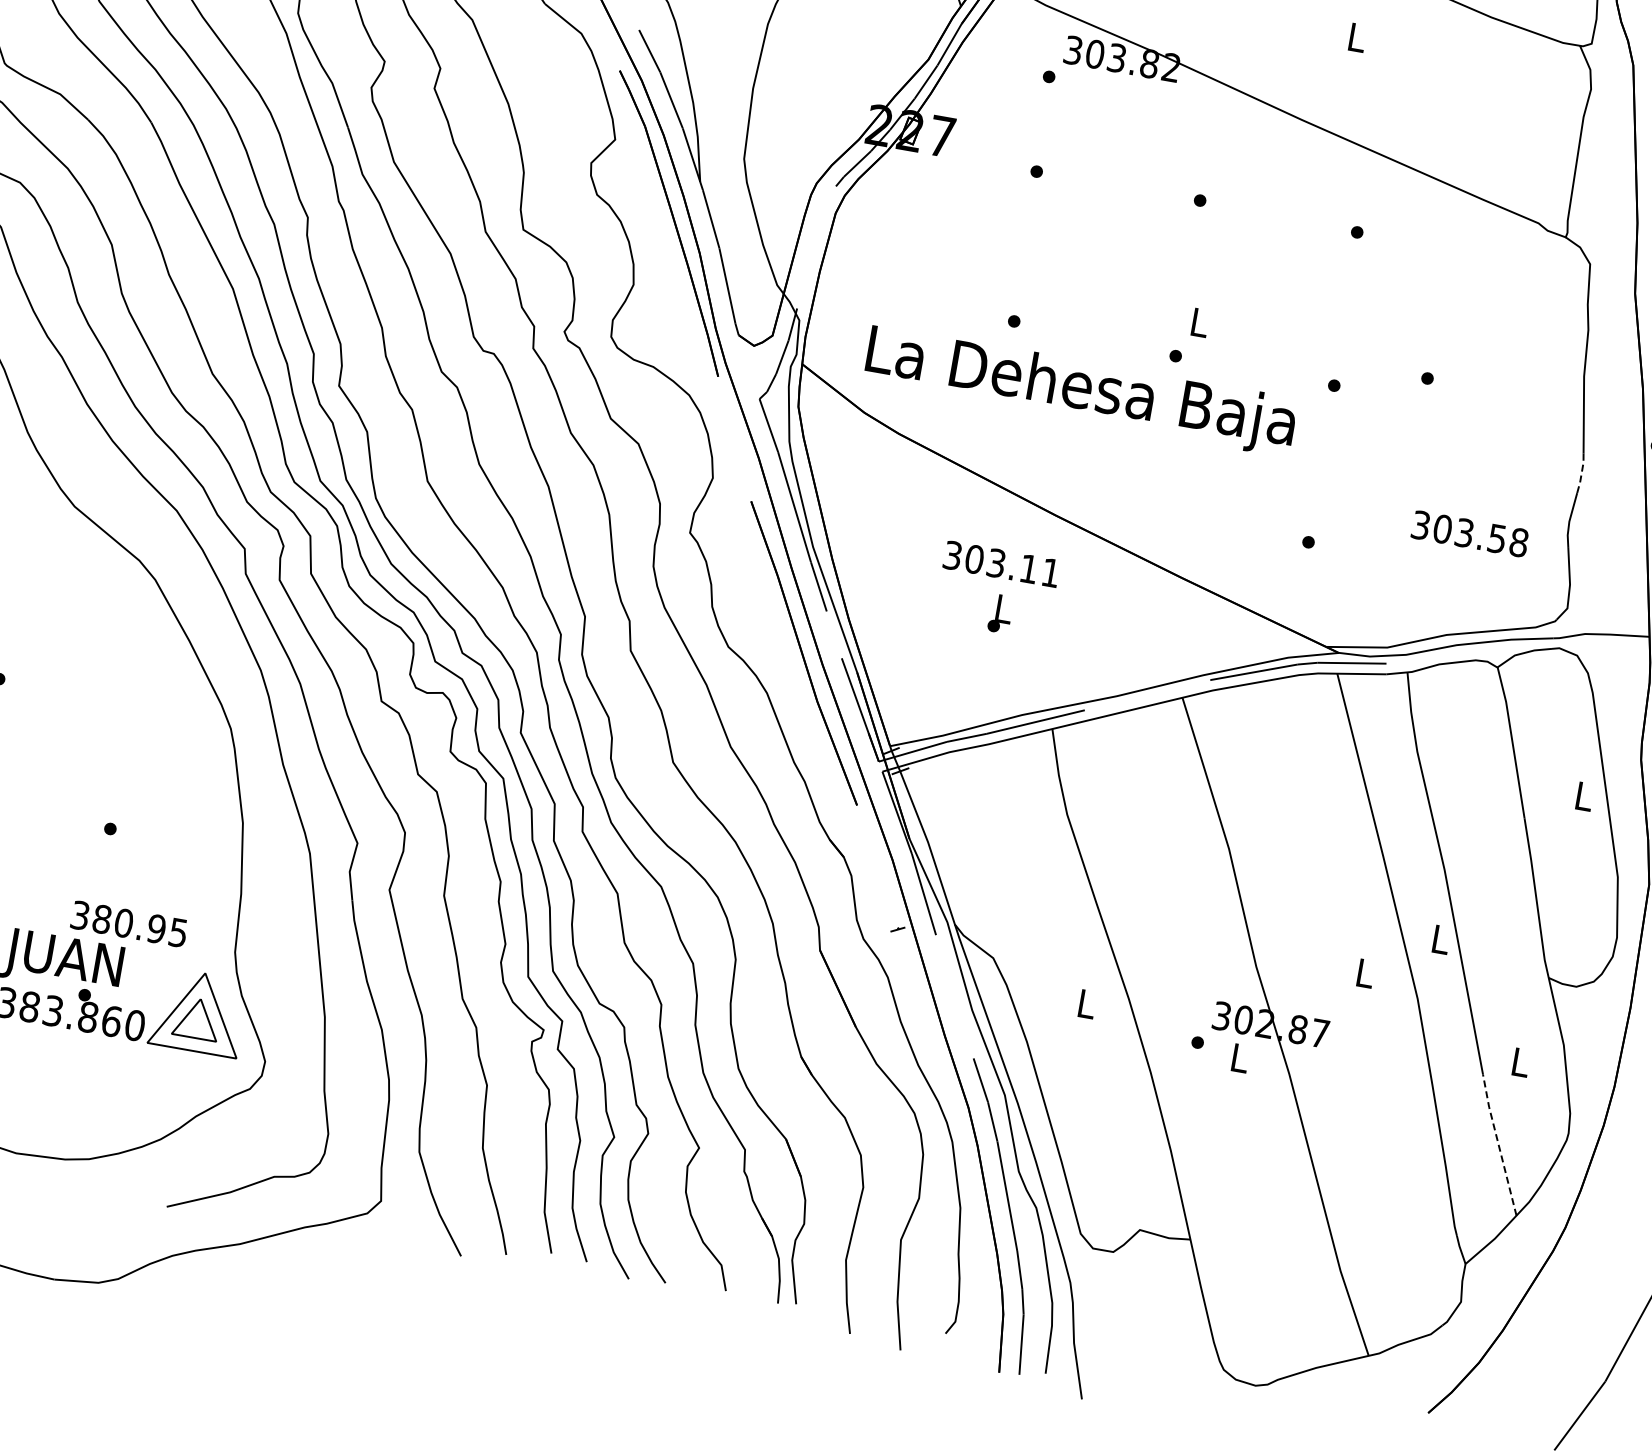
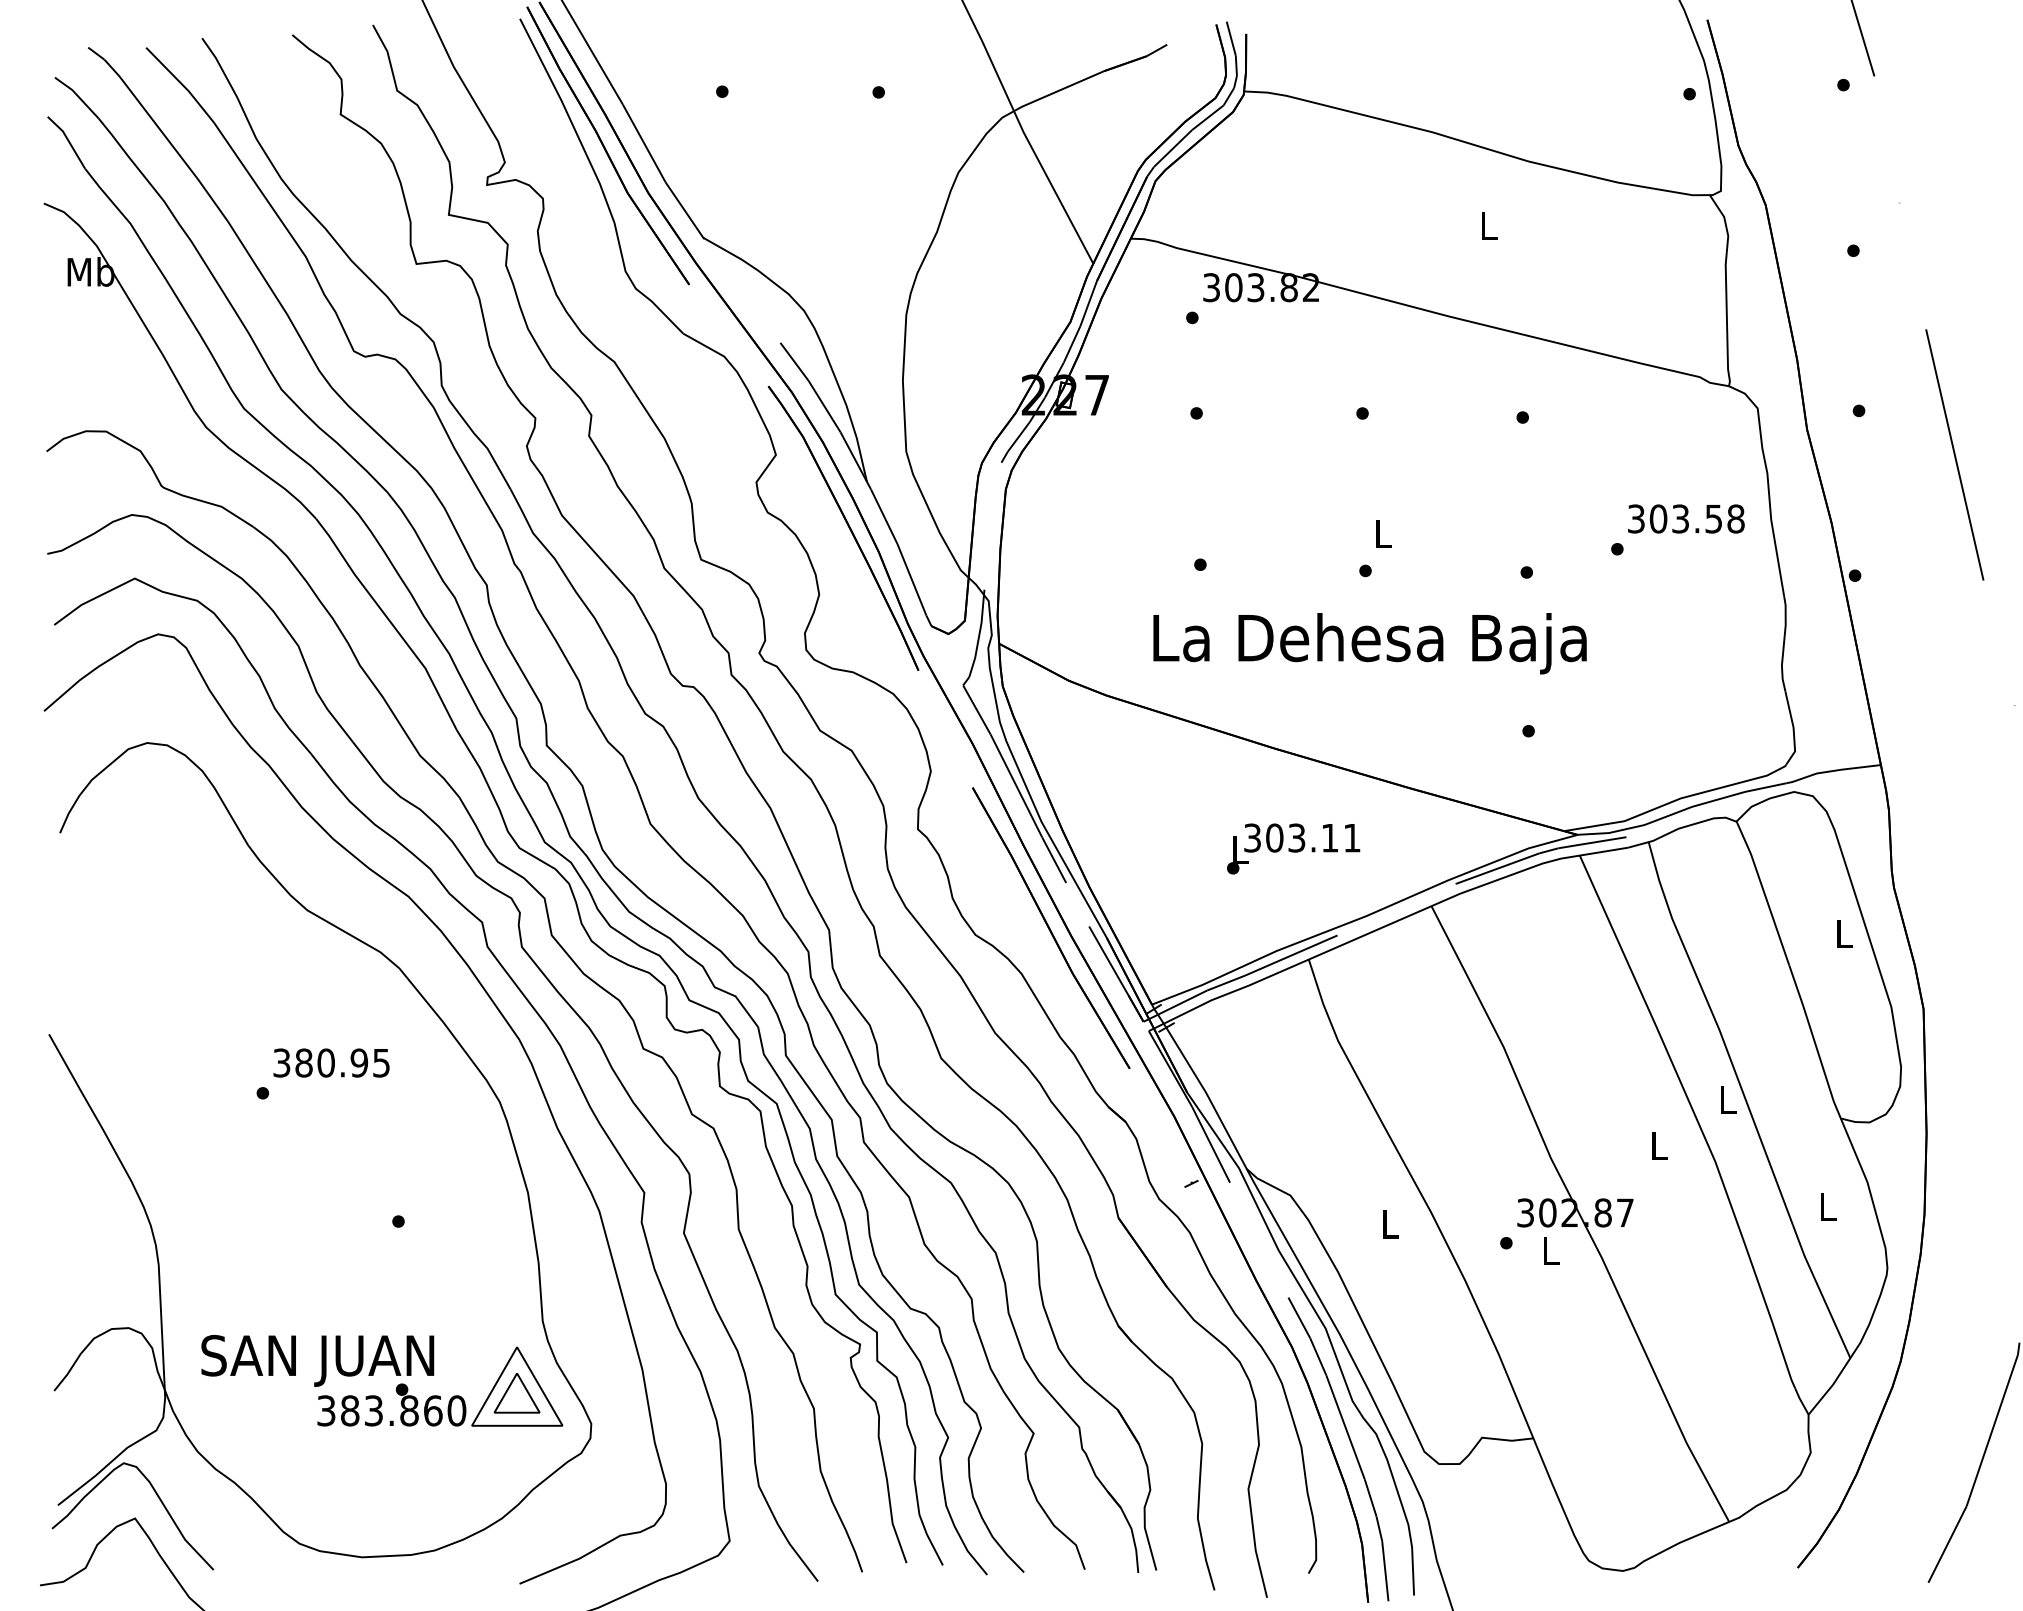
text: (1080, 390) -> (1369, 643), moved
line: (1581, 473) -> (1785, 616), dashed -> solid
text: (1470, 533) -> (1686, 518), moved
text: (1002, 563) -> (1302, 837), moved
text: (129, 923) -> (331, 1062), moved
line: (1498, 1143) -> (1820, 1290), dashed -> solid

